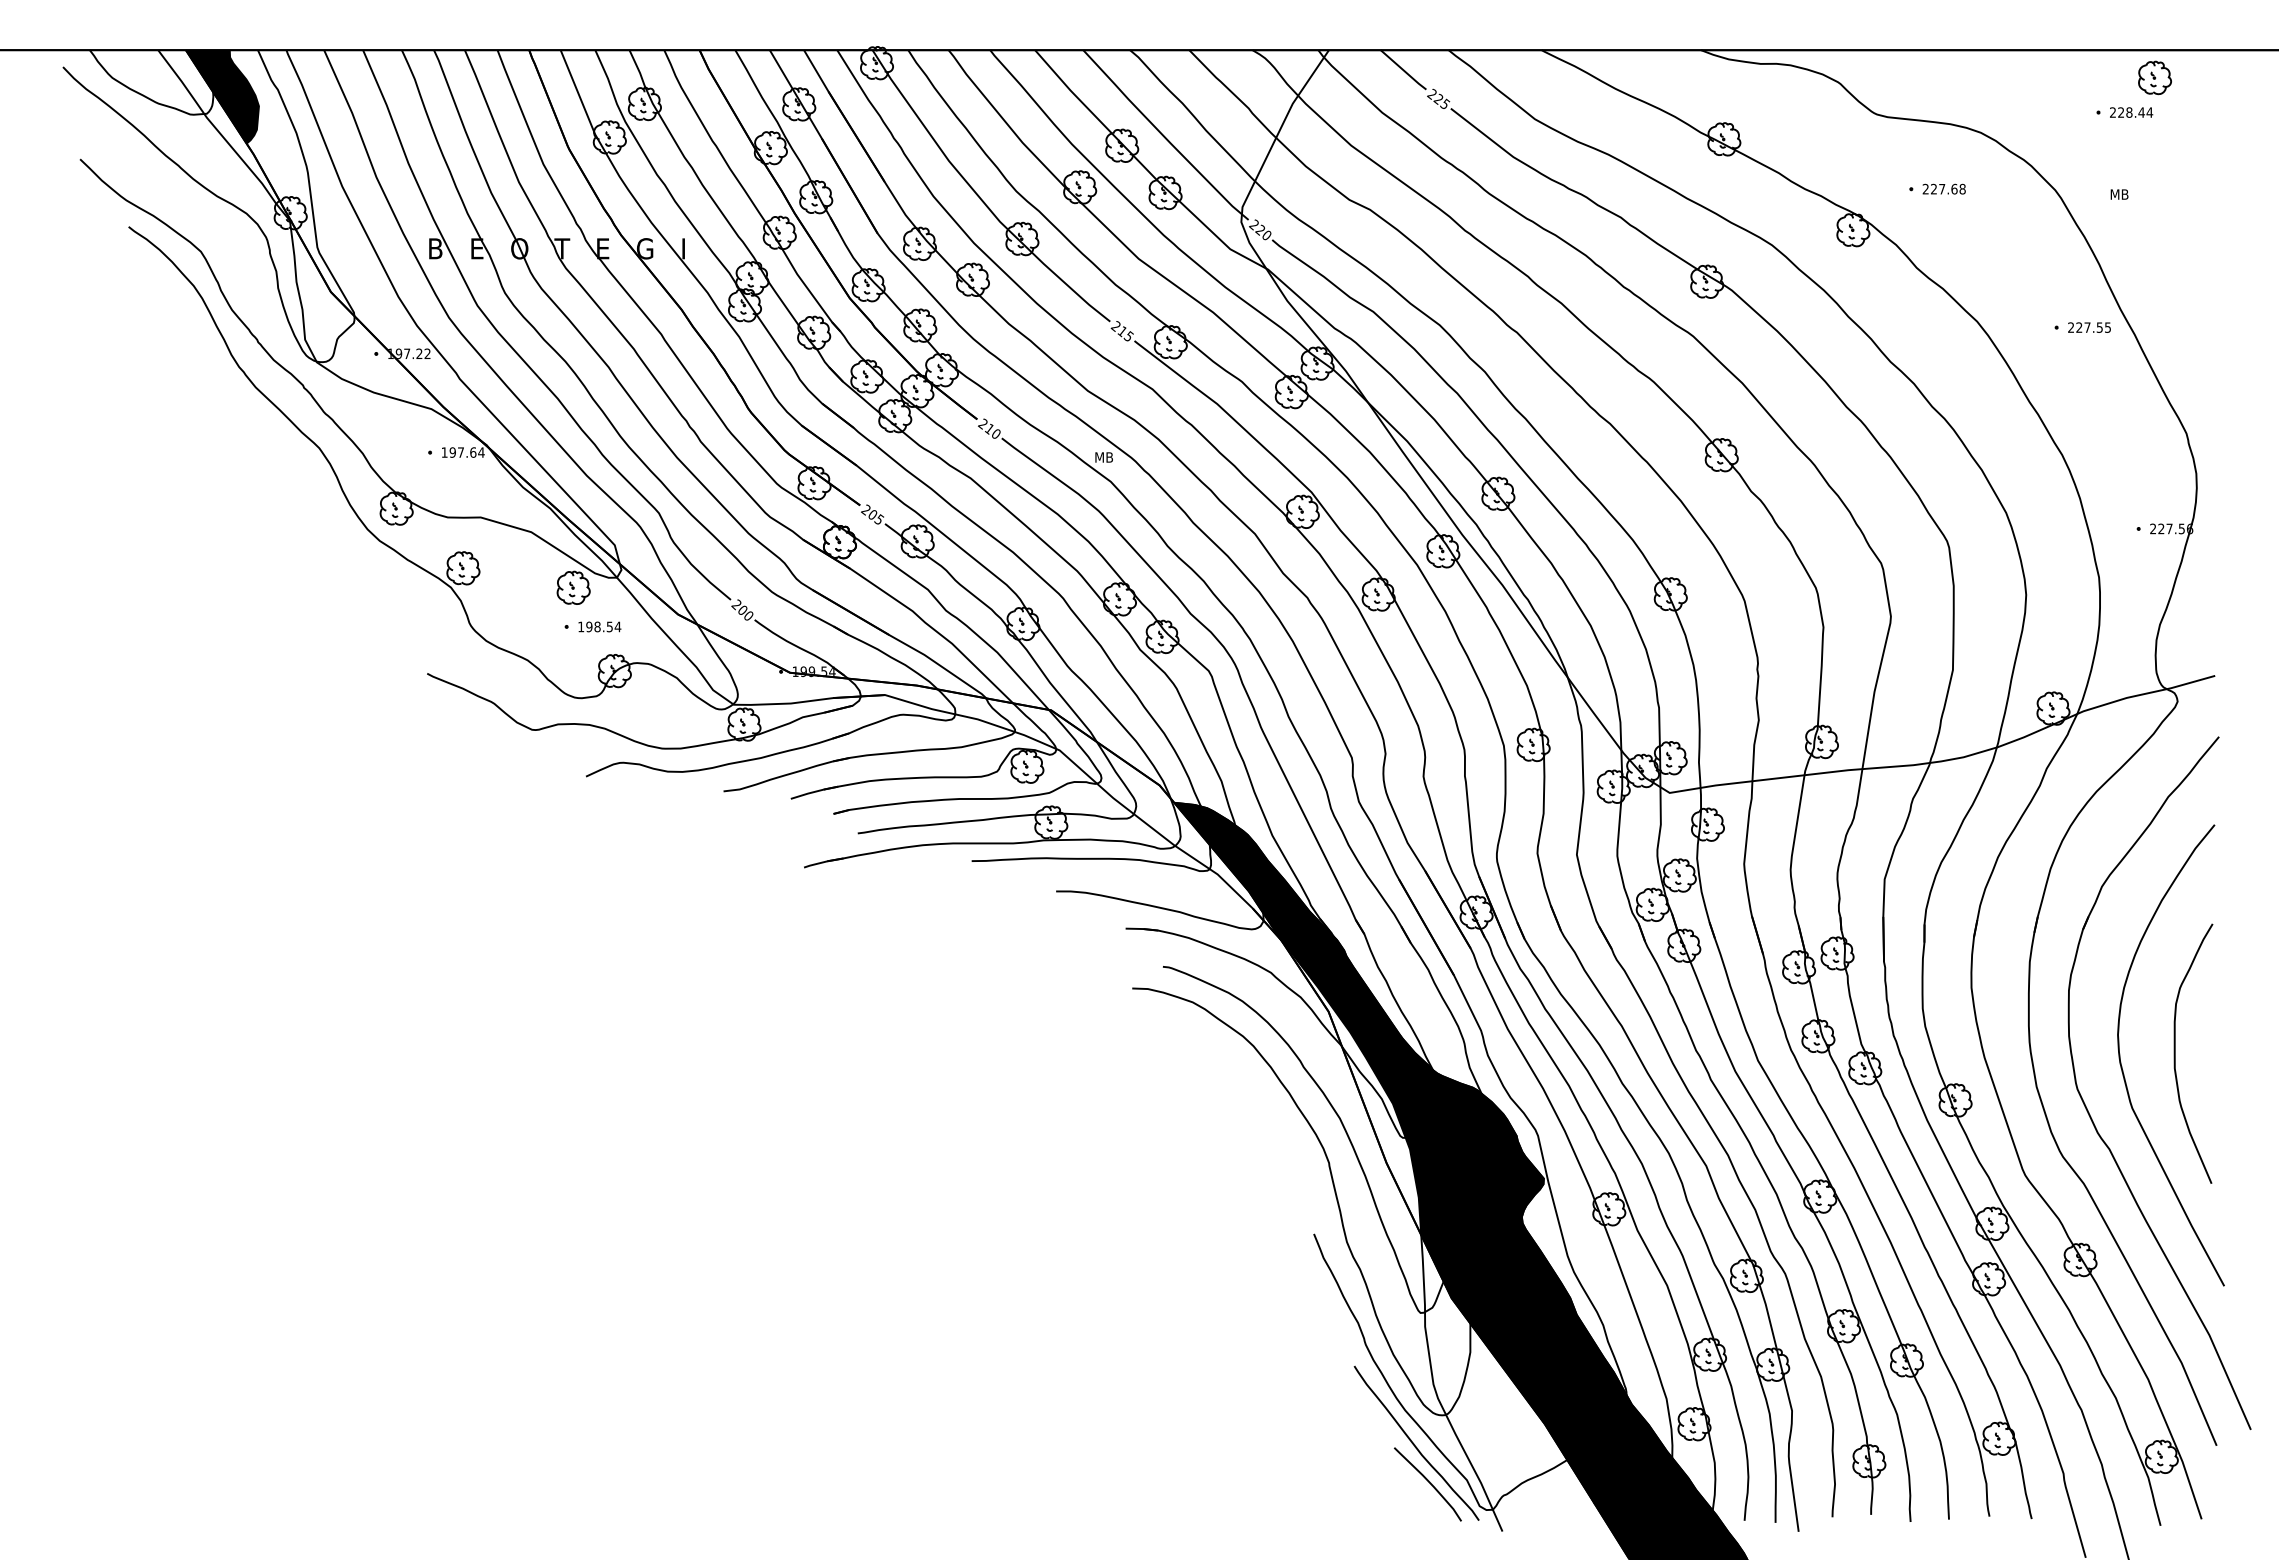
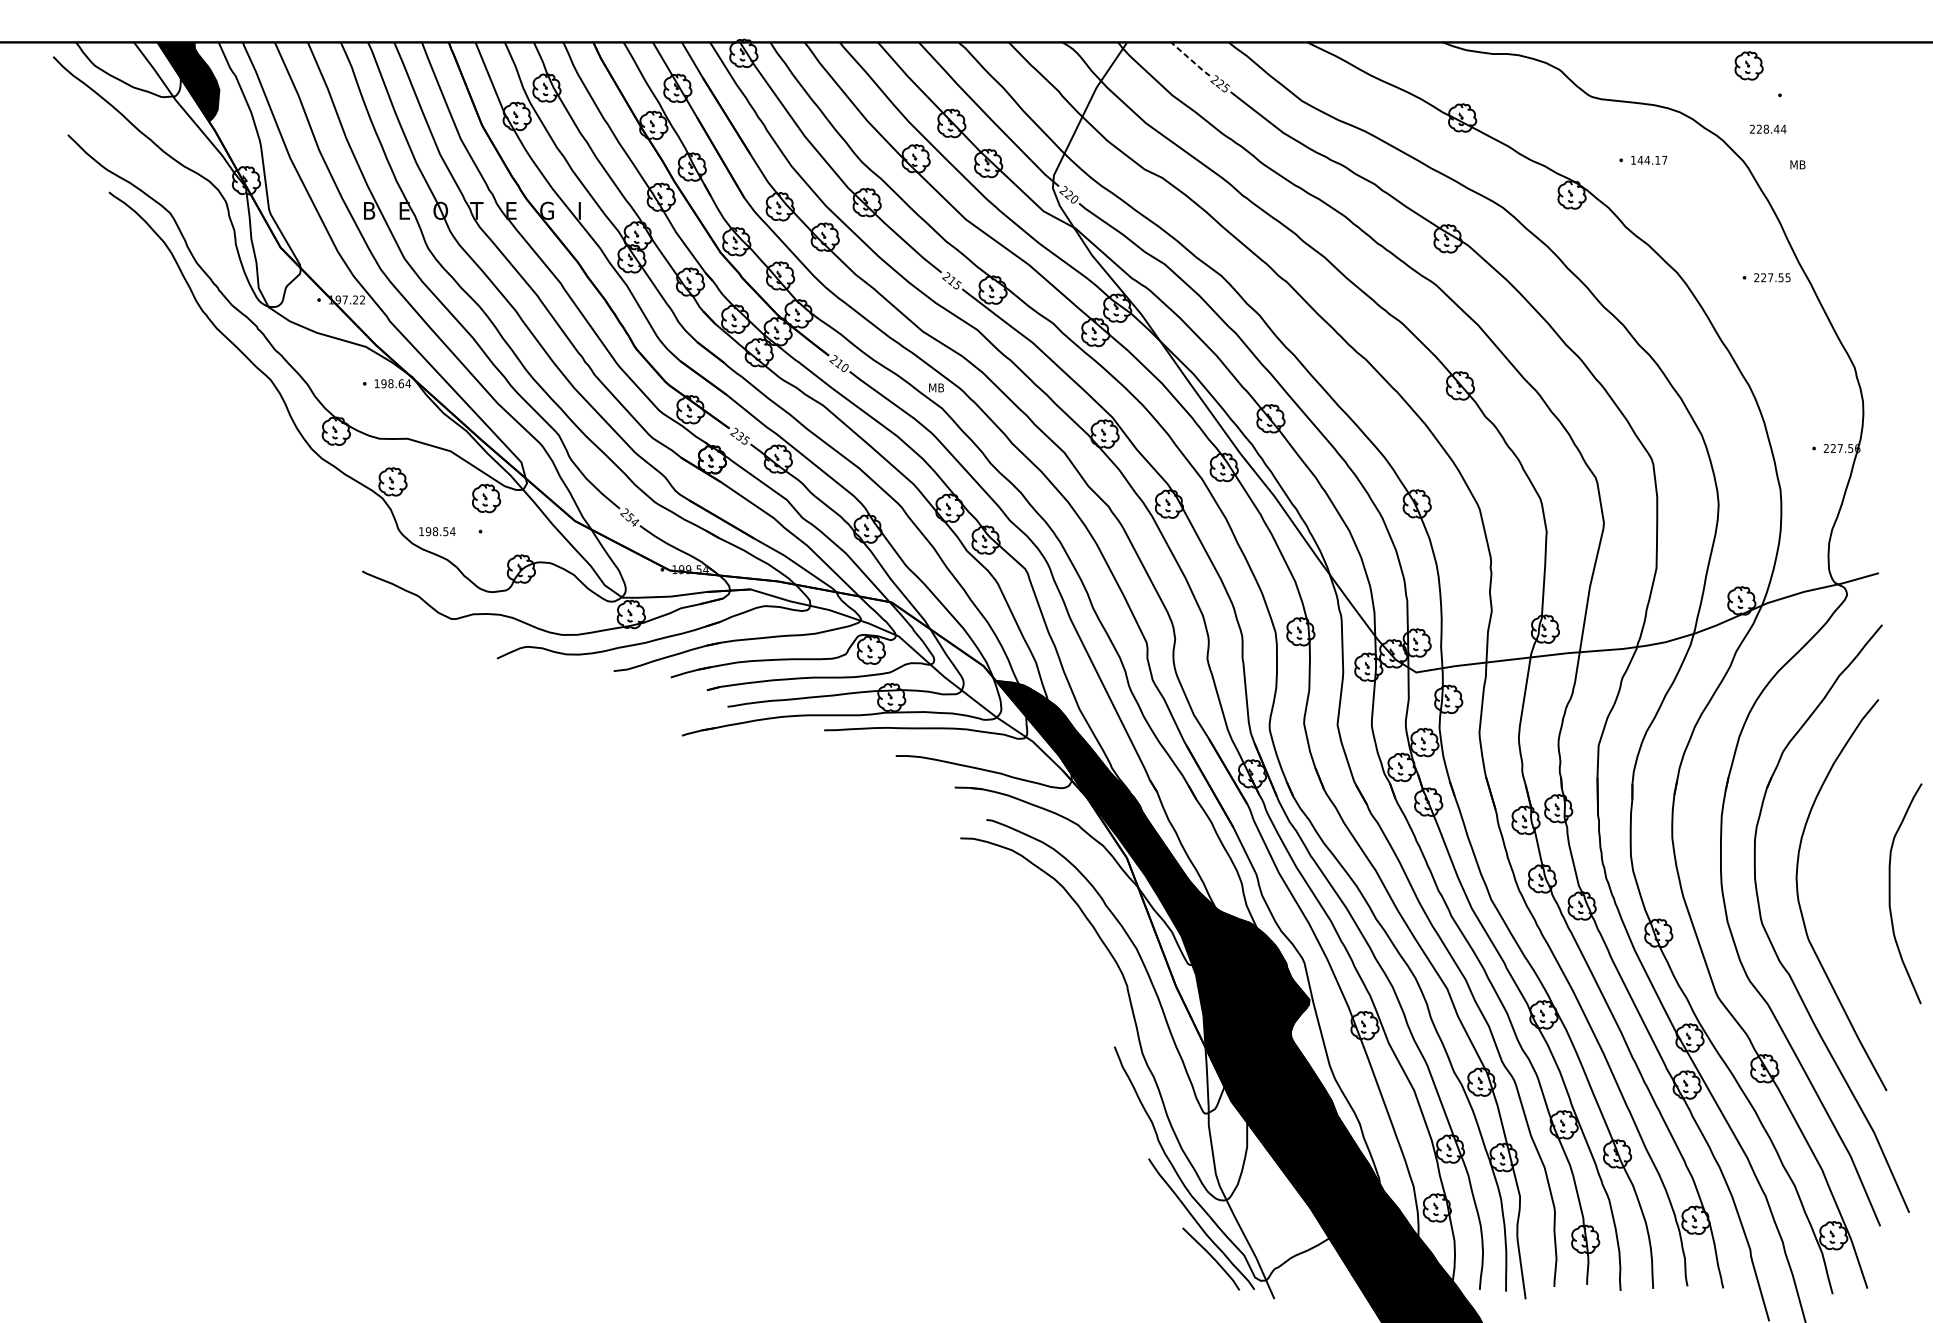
line: (1403, 70) -> (1190, 59), solid -> dashed
part: (2154, 77) -> (1748, 65), moved
text: (2131, 112) -> (1768, 129), moved
text: (1943, 188) -> (1648, 159), 227.68 -> 144.17
text: (460, 452) -> (390, 383), 197.64 -> 198.64
text: (871, 514) -> (739, 436), 205 -> 235
text: (745, 612) -> (632, 519), 200 -> 254
text: (599, 626) -> (437, 531), moved
curve: (2175, 1053) -> (1890, 893), moved

